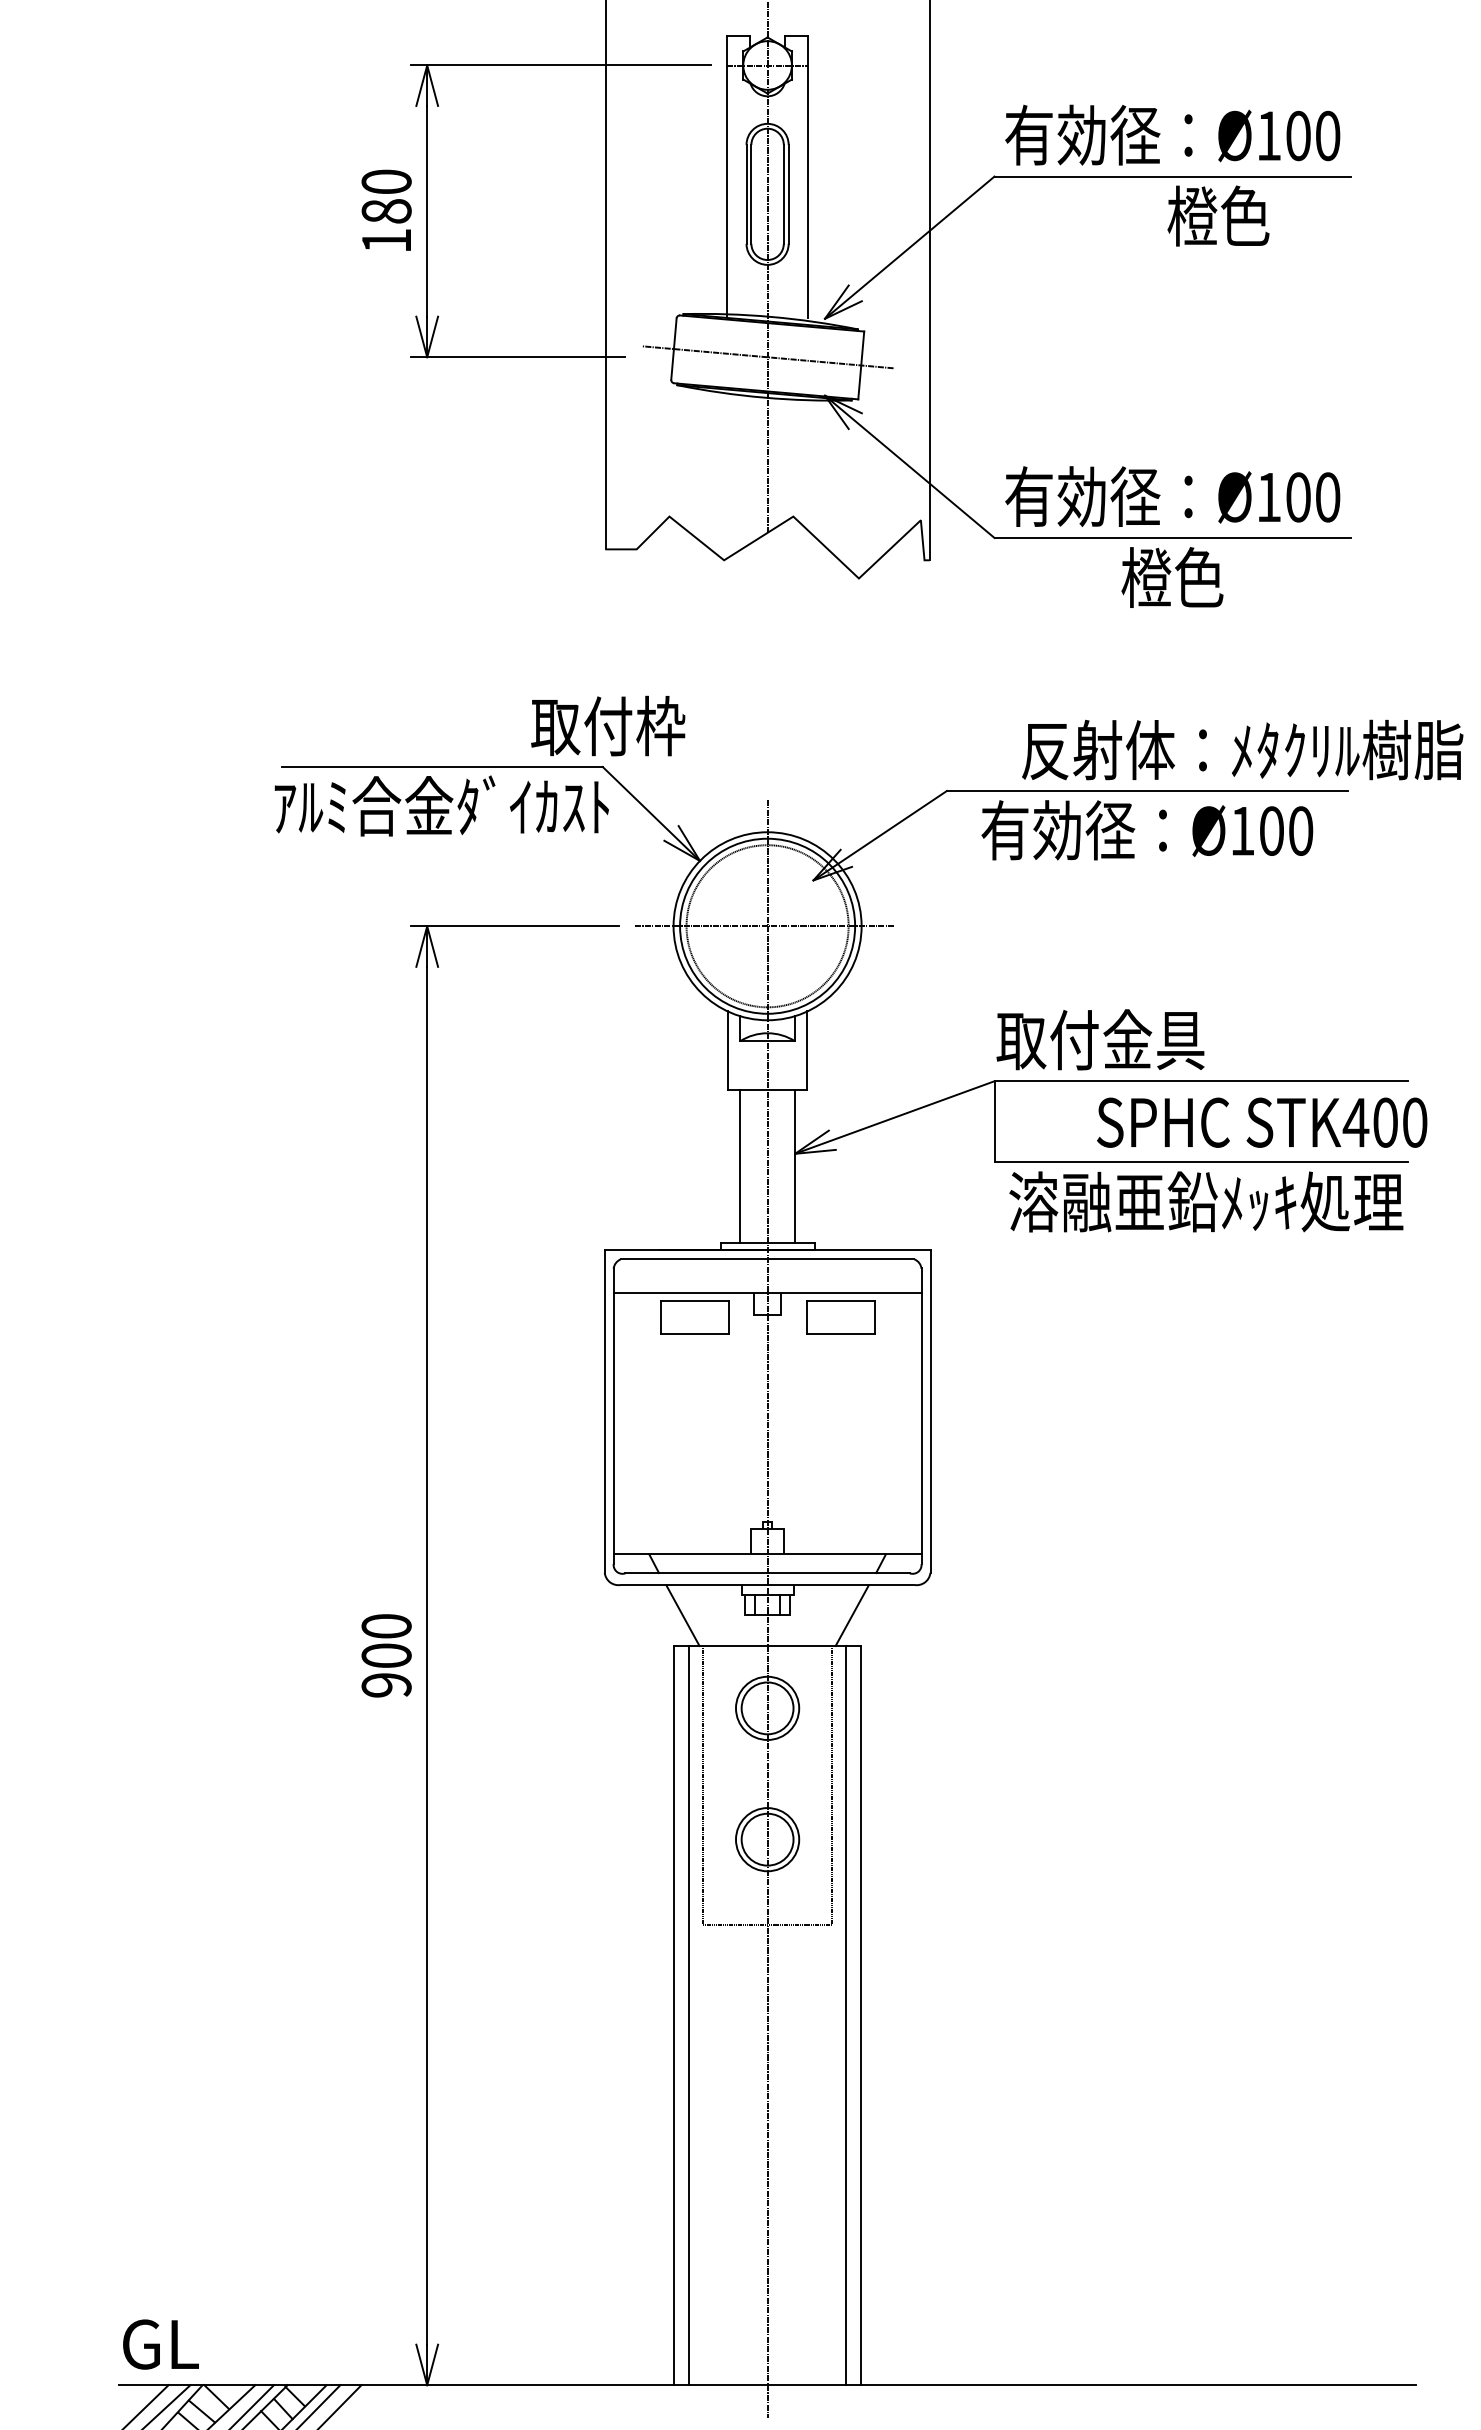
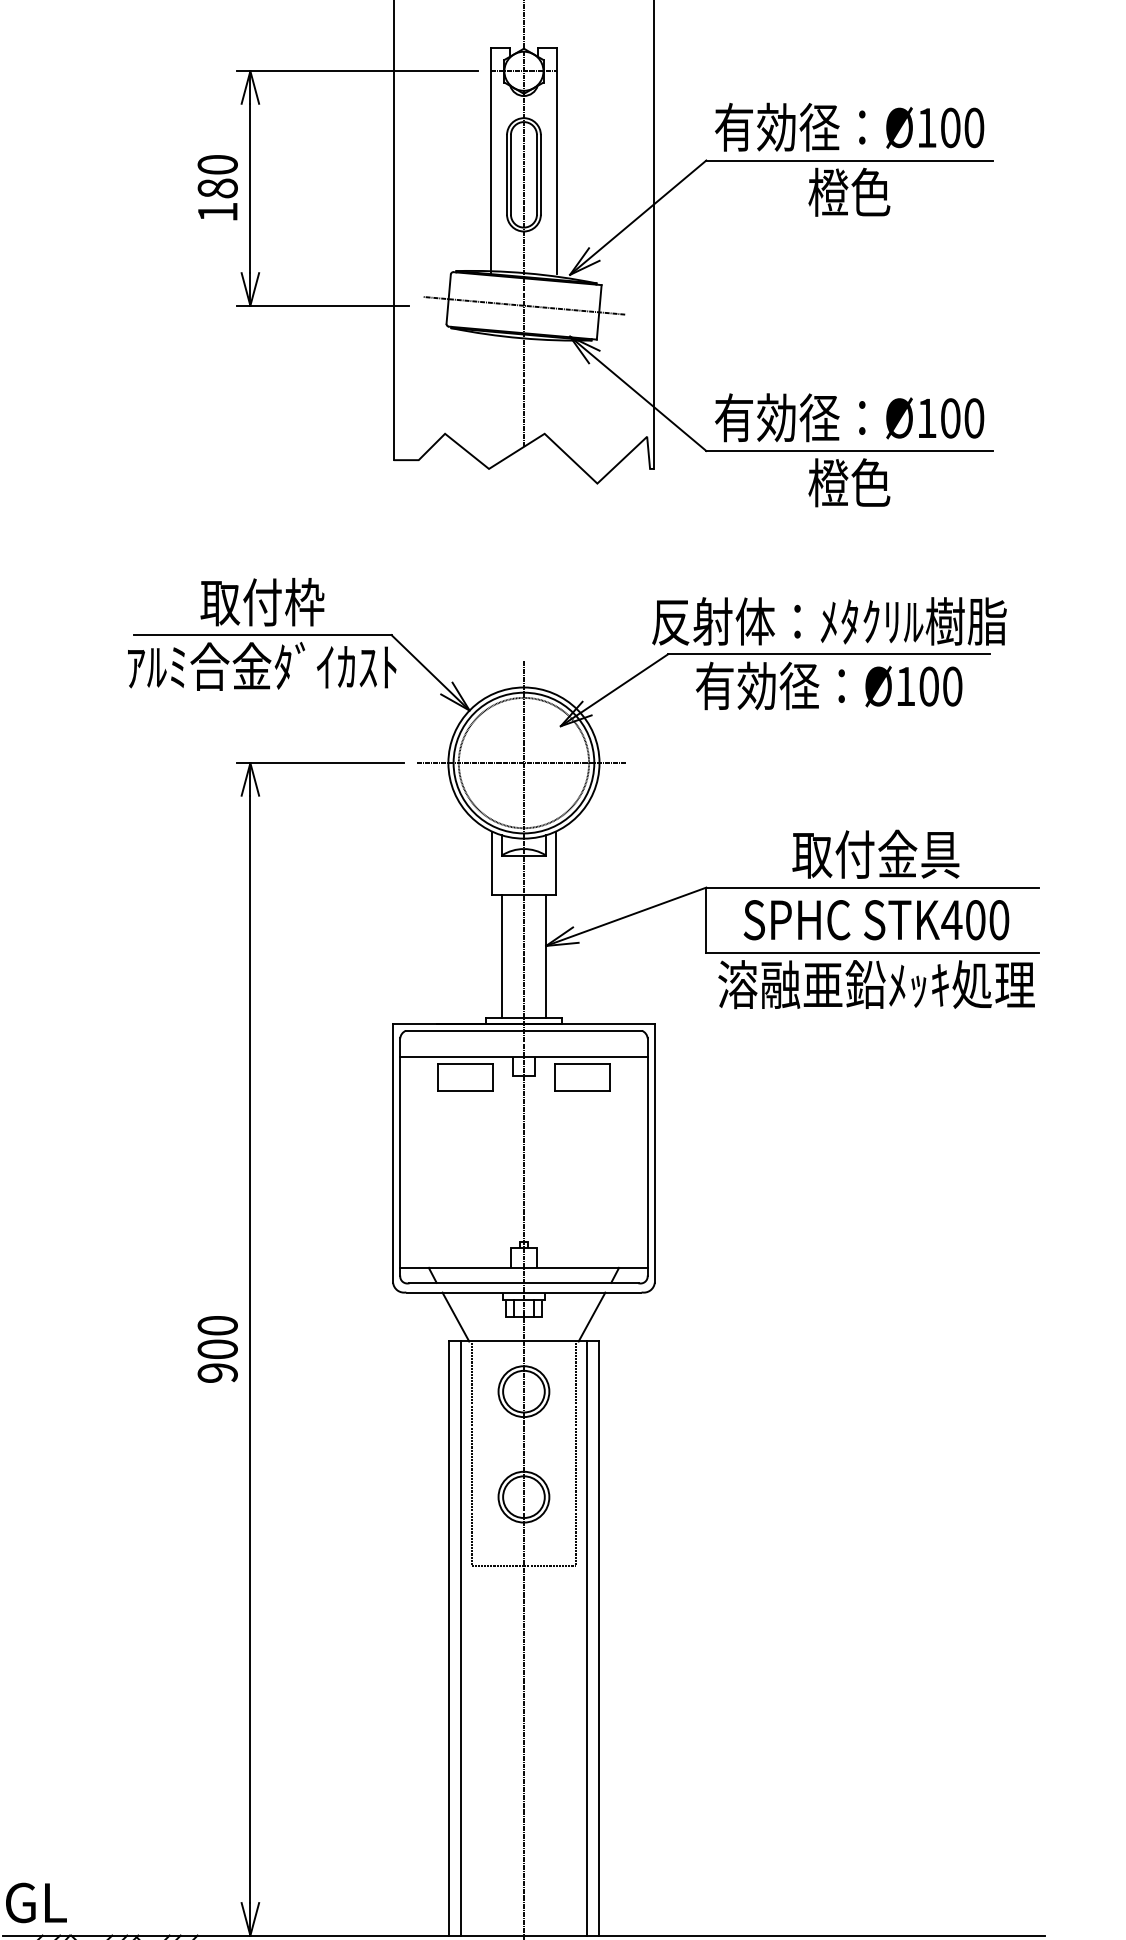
text: (1218, 215) -> (849, 191), moved
text: (608, 725) -> (262, 601), moved
text: (1242, 749) -> (829, 621), moved
text: (1100, 1039) -> (875, 854), moved
text: (1262, 1122) -> (876, 919), moved

